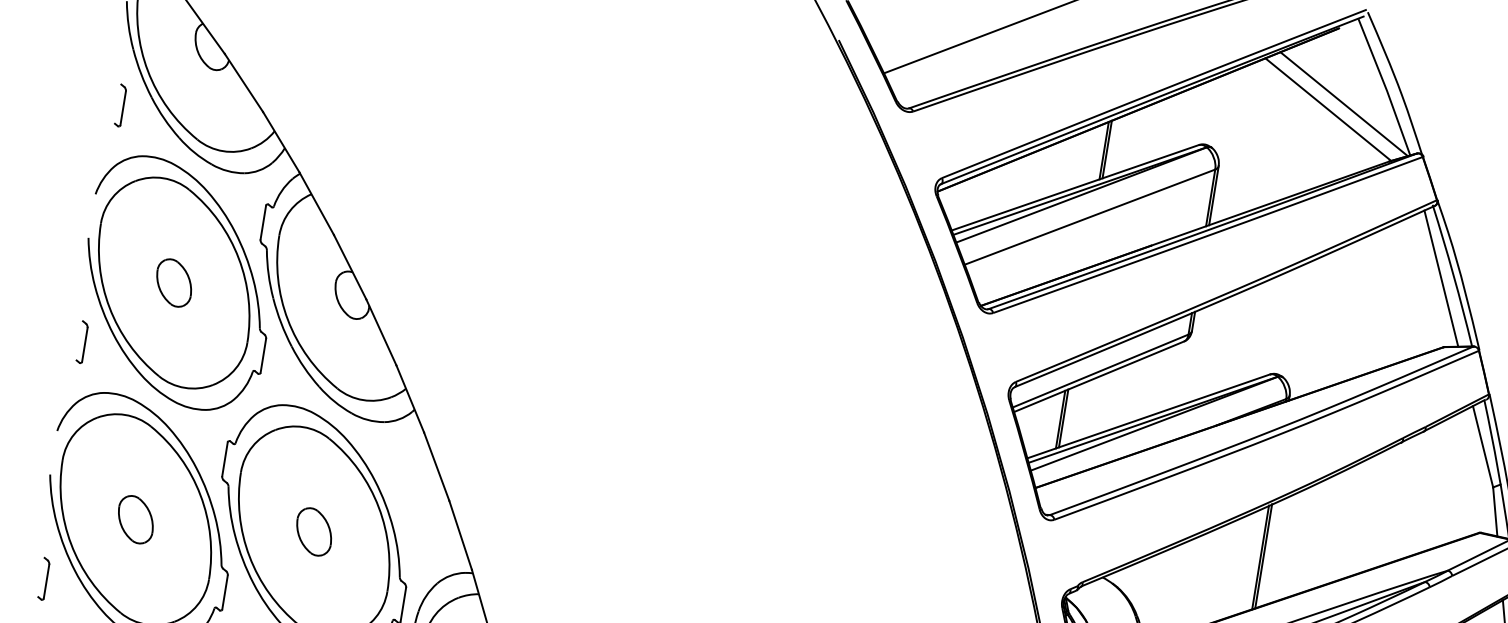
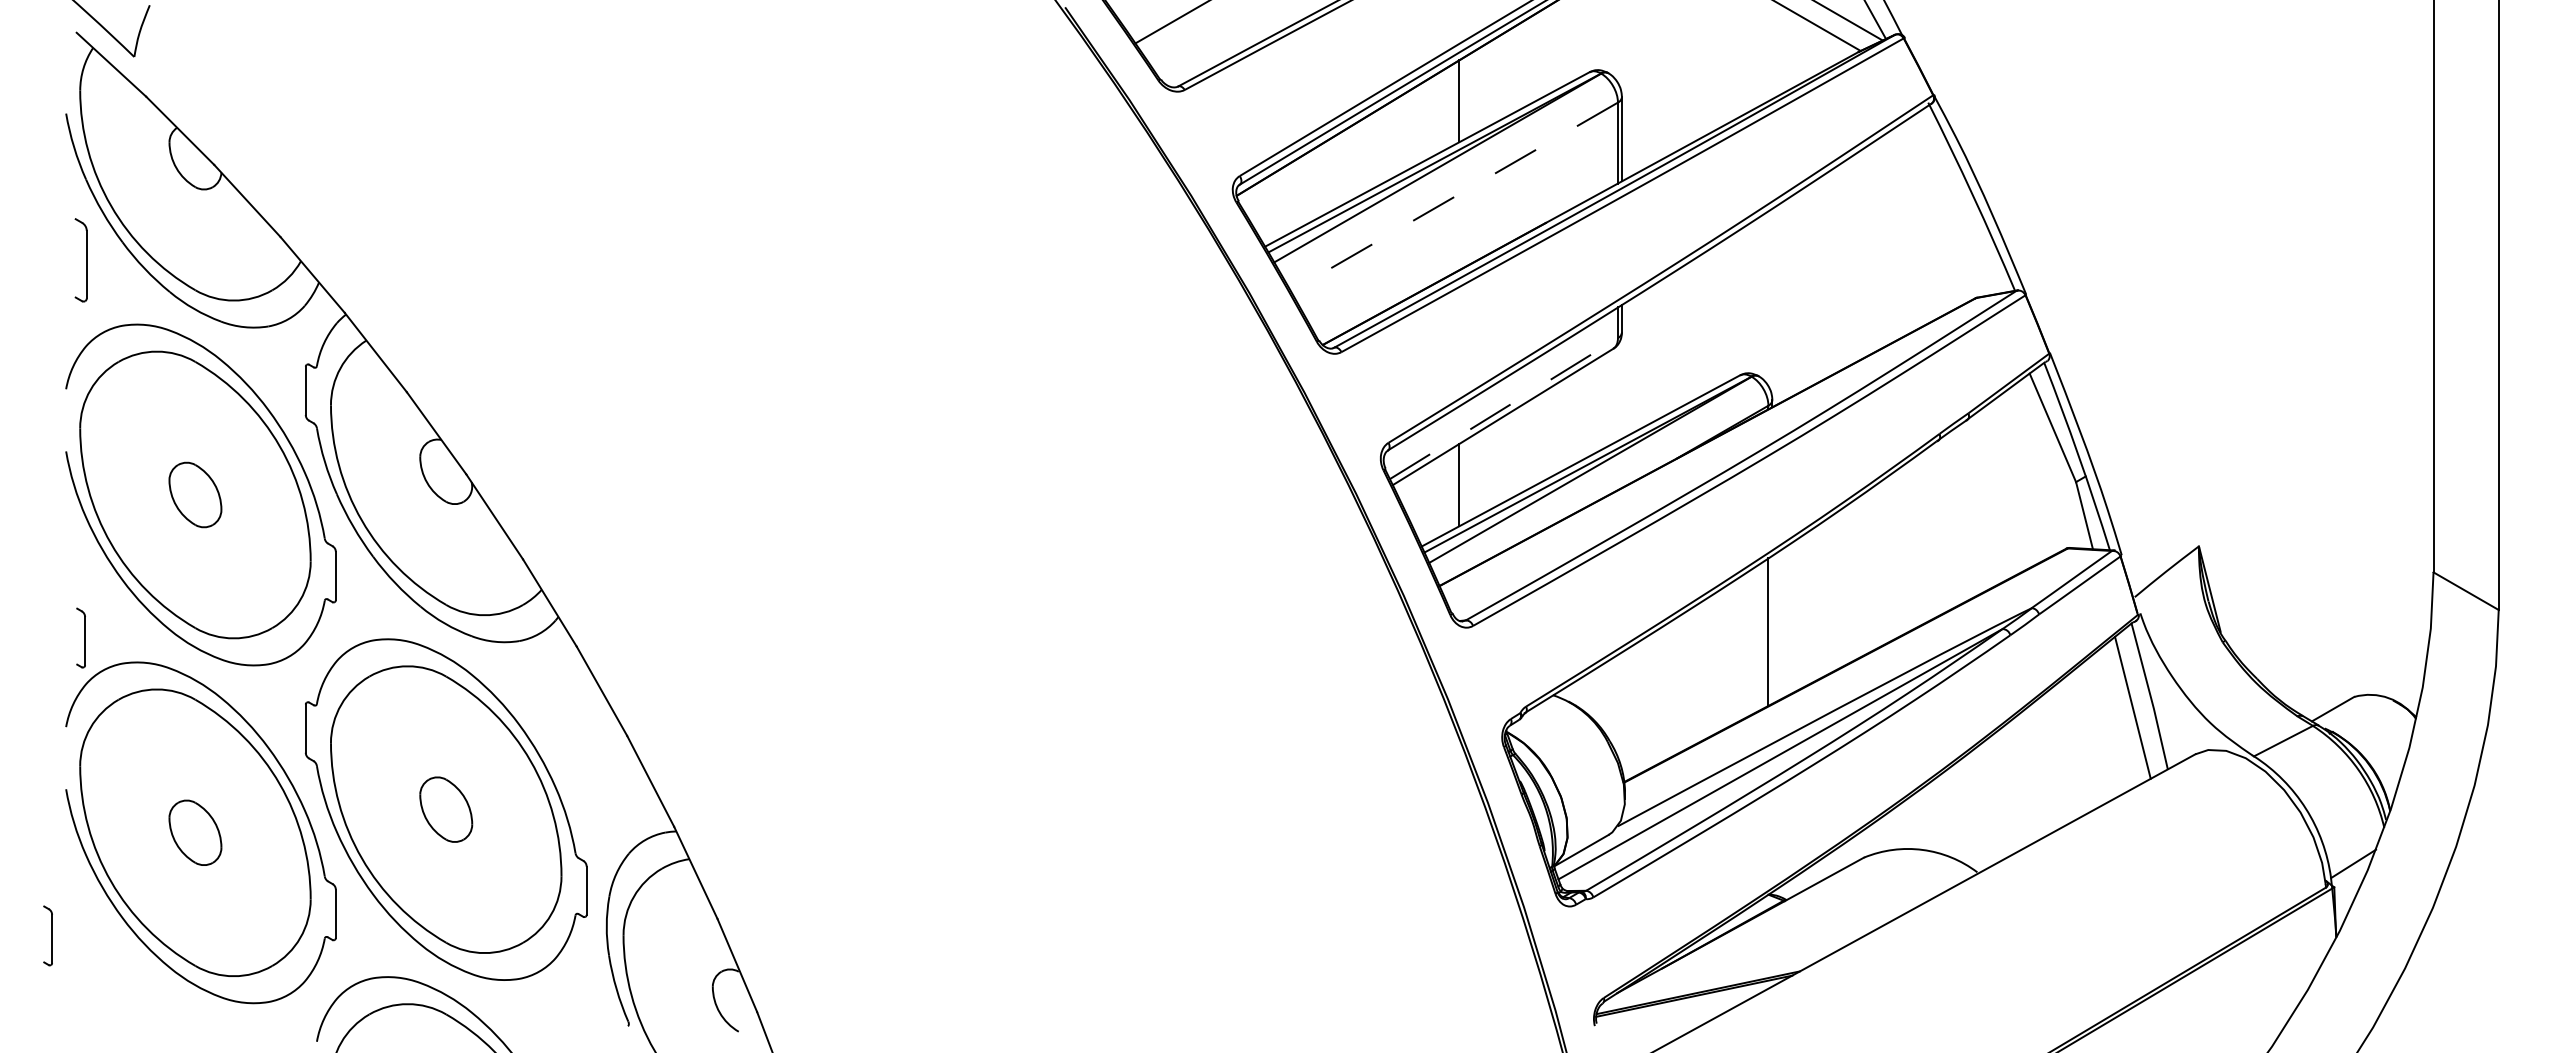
part: (120, 105) -> (80, 259), size x1.4
line: (1107, 149) -> (1463, 99), removed
line: (1090, 216) -> (1454, 196), solid -> dashed
line: (1441, 278) -> (1956, 203), removed
part: (82, 341) -> (80, 637), moved
line: (1101, 370) -> (1504, 408), solid -> dashed
line: (1063, 418) -> (1463, 482), removed
line: (1263, 556) -> (1772, 629), removed
part: (43, 578) -> (47, 935), moved

